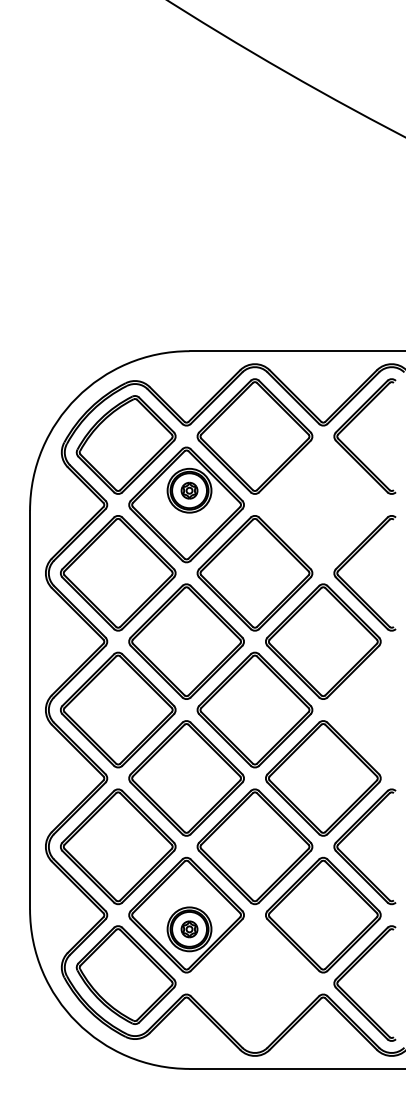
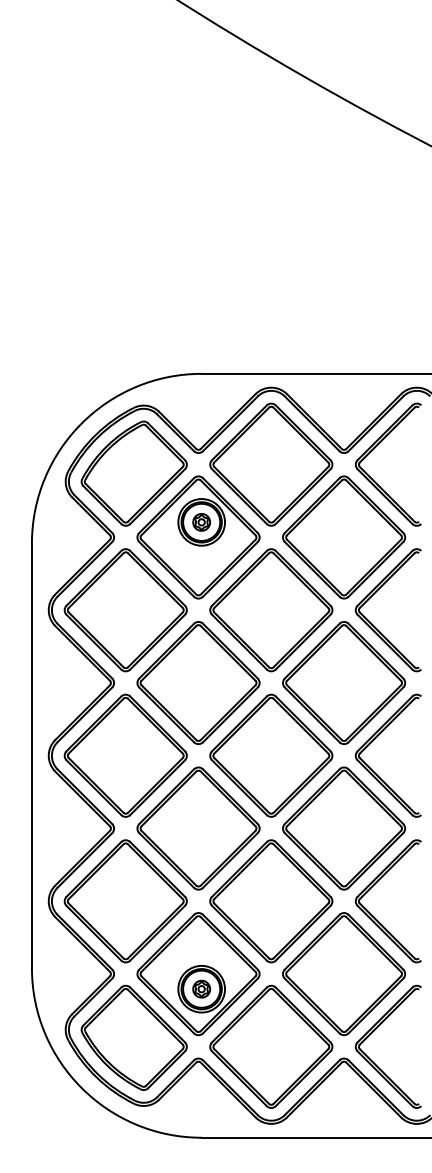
part: (323, 504) -> (344, 537), added
part: (351, 696) -> (374, 741), added
part: (254, 983) -> (270, 1046), added

